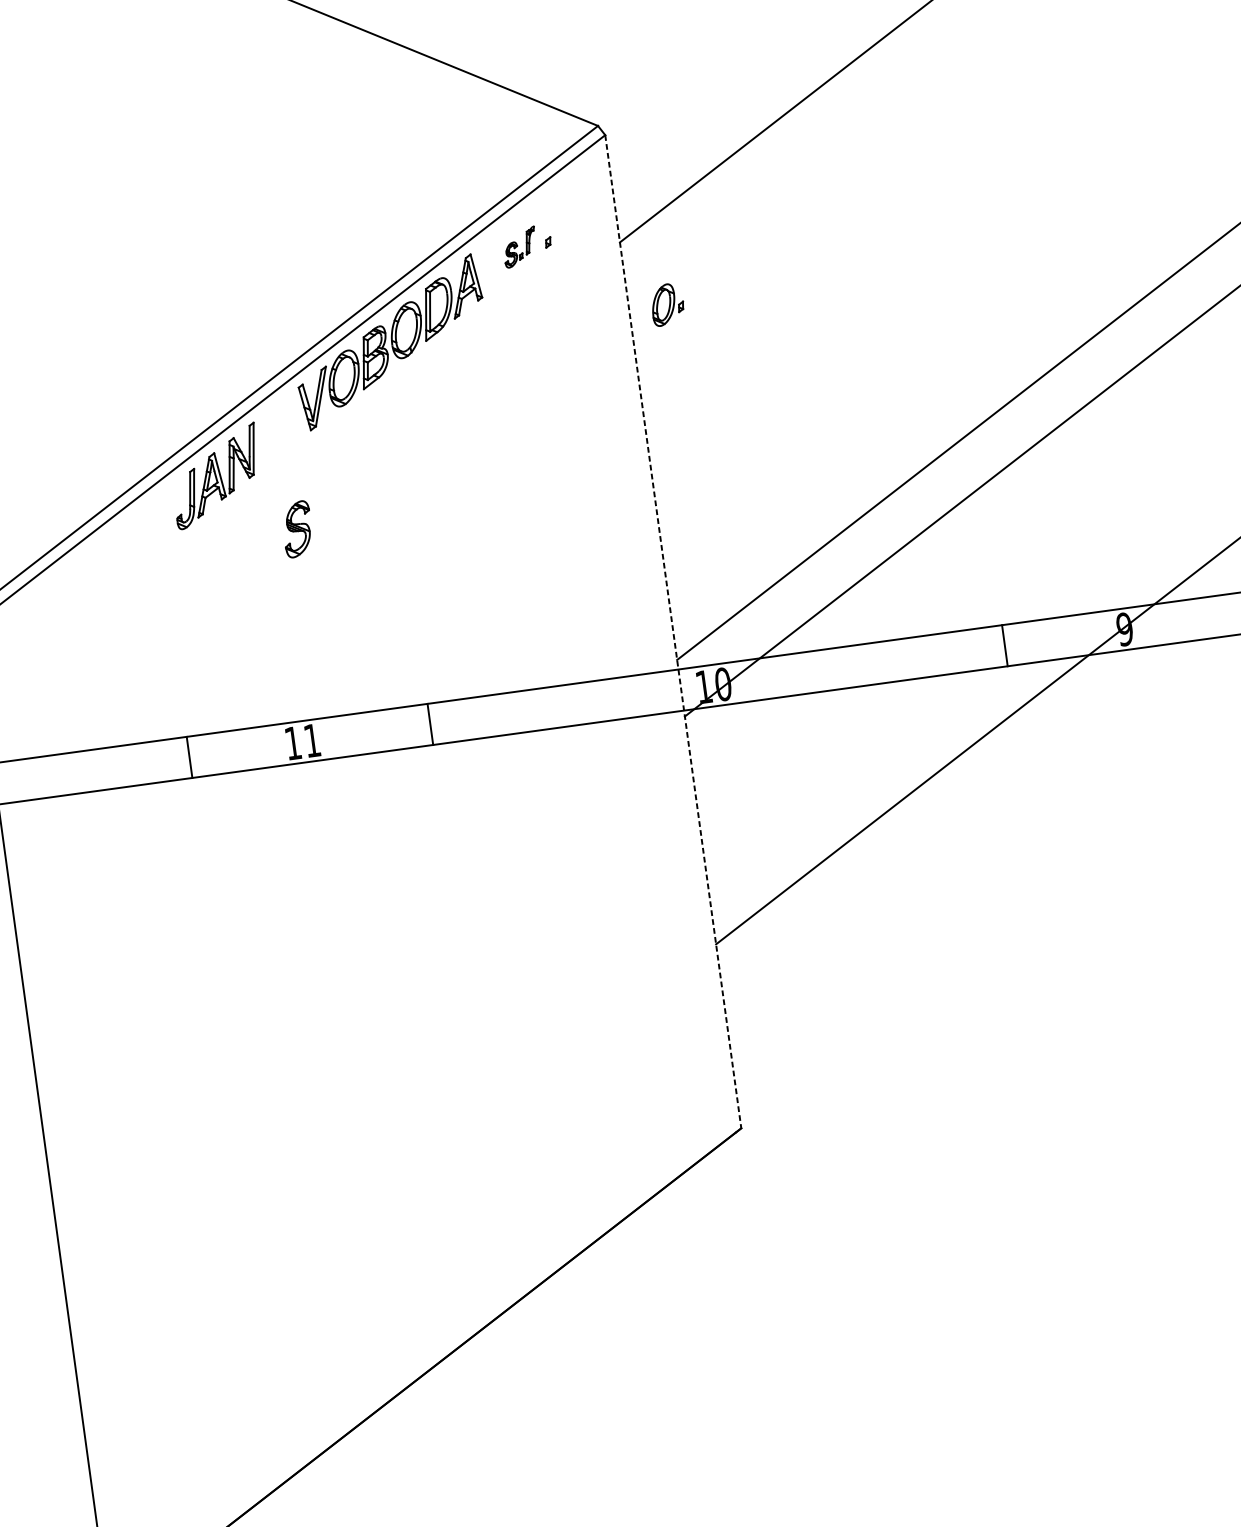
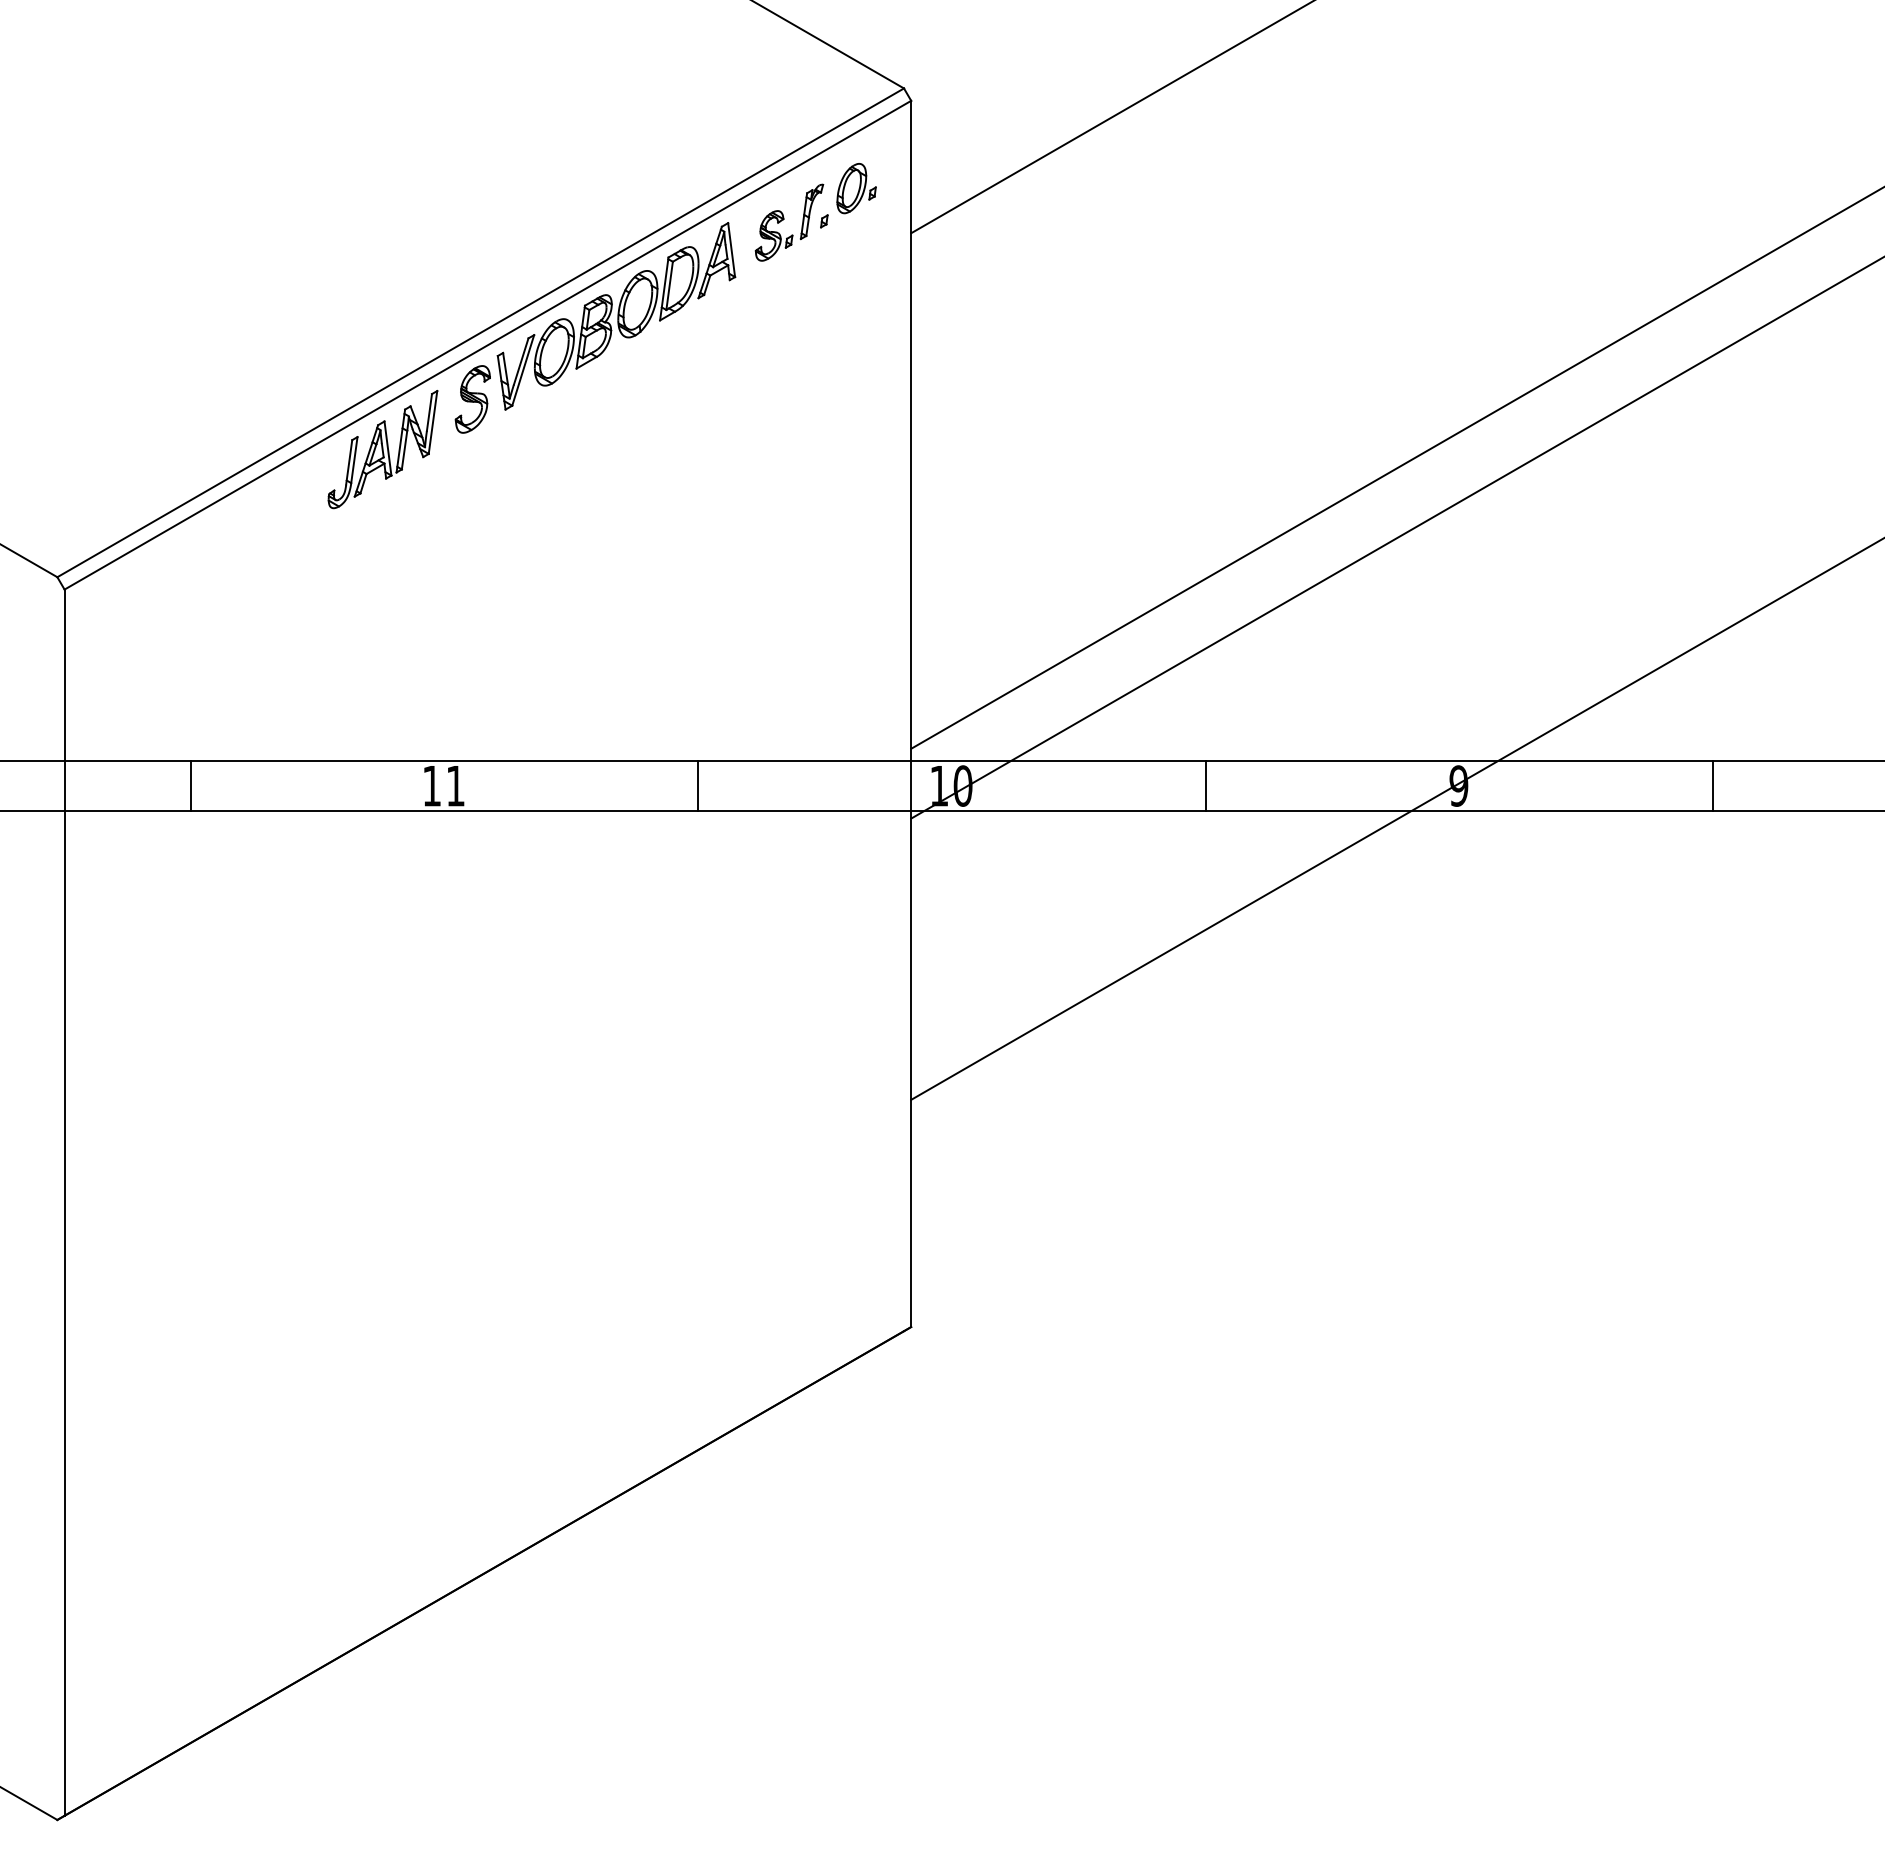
part: (520, 247) -> (789, 222), size x1.67
part: (667, 304) -> (856, 188), moved
part: (297, 529) -> (472, 399), moved
line: (673, 632) -> (911, 714), dashed -> solid
line: (1004, 645) -> (1205, 785), moved
line: (430, 724) -> (698, 785), moved
line: (189, 757) -> (191, 785), moved

